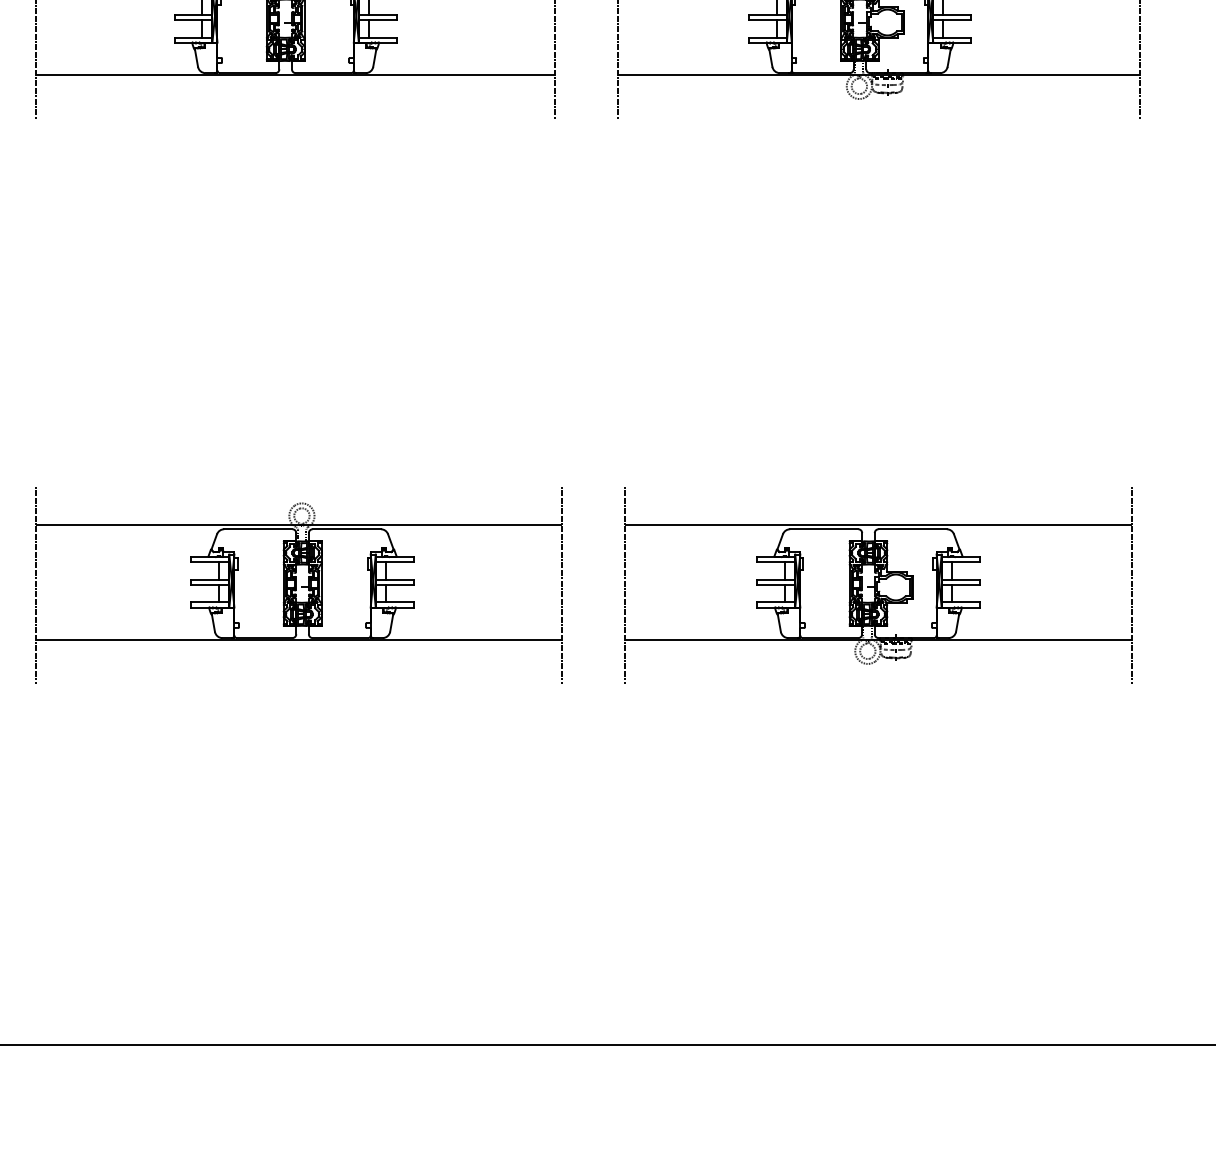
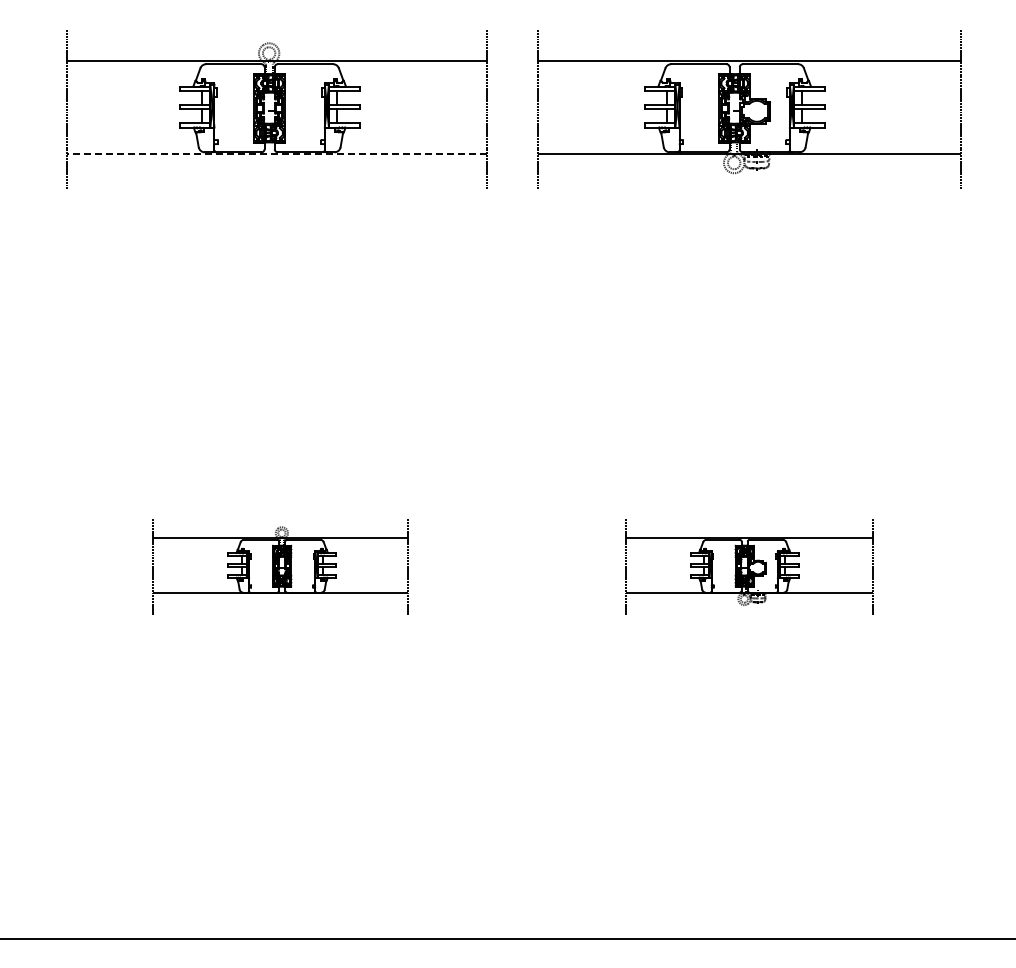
line: (295, 74) -> (277, 153), solid -> dashed
part: (299, 584) -> (280, 566), size x0.6
part: (878, 584) -> (749, 566), size x0.6

